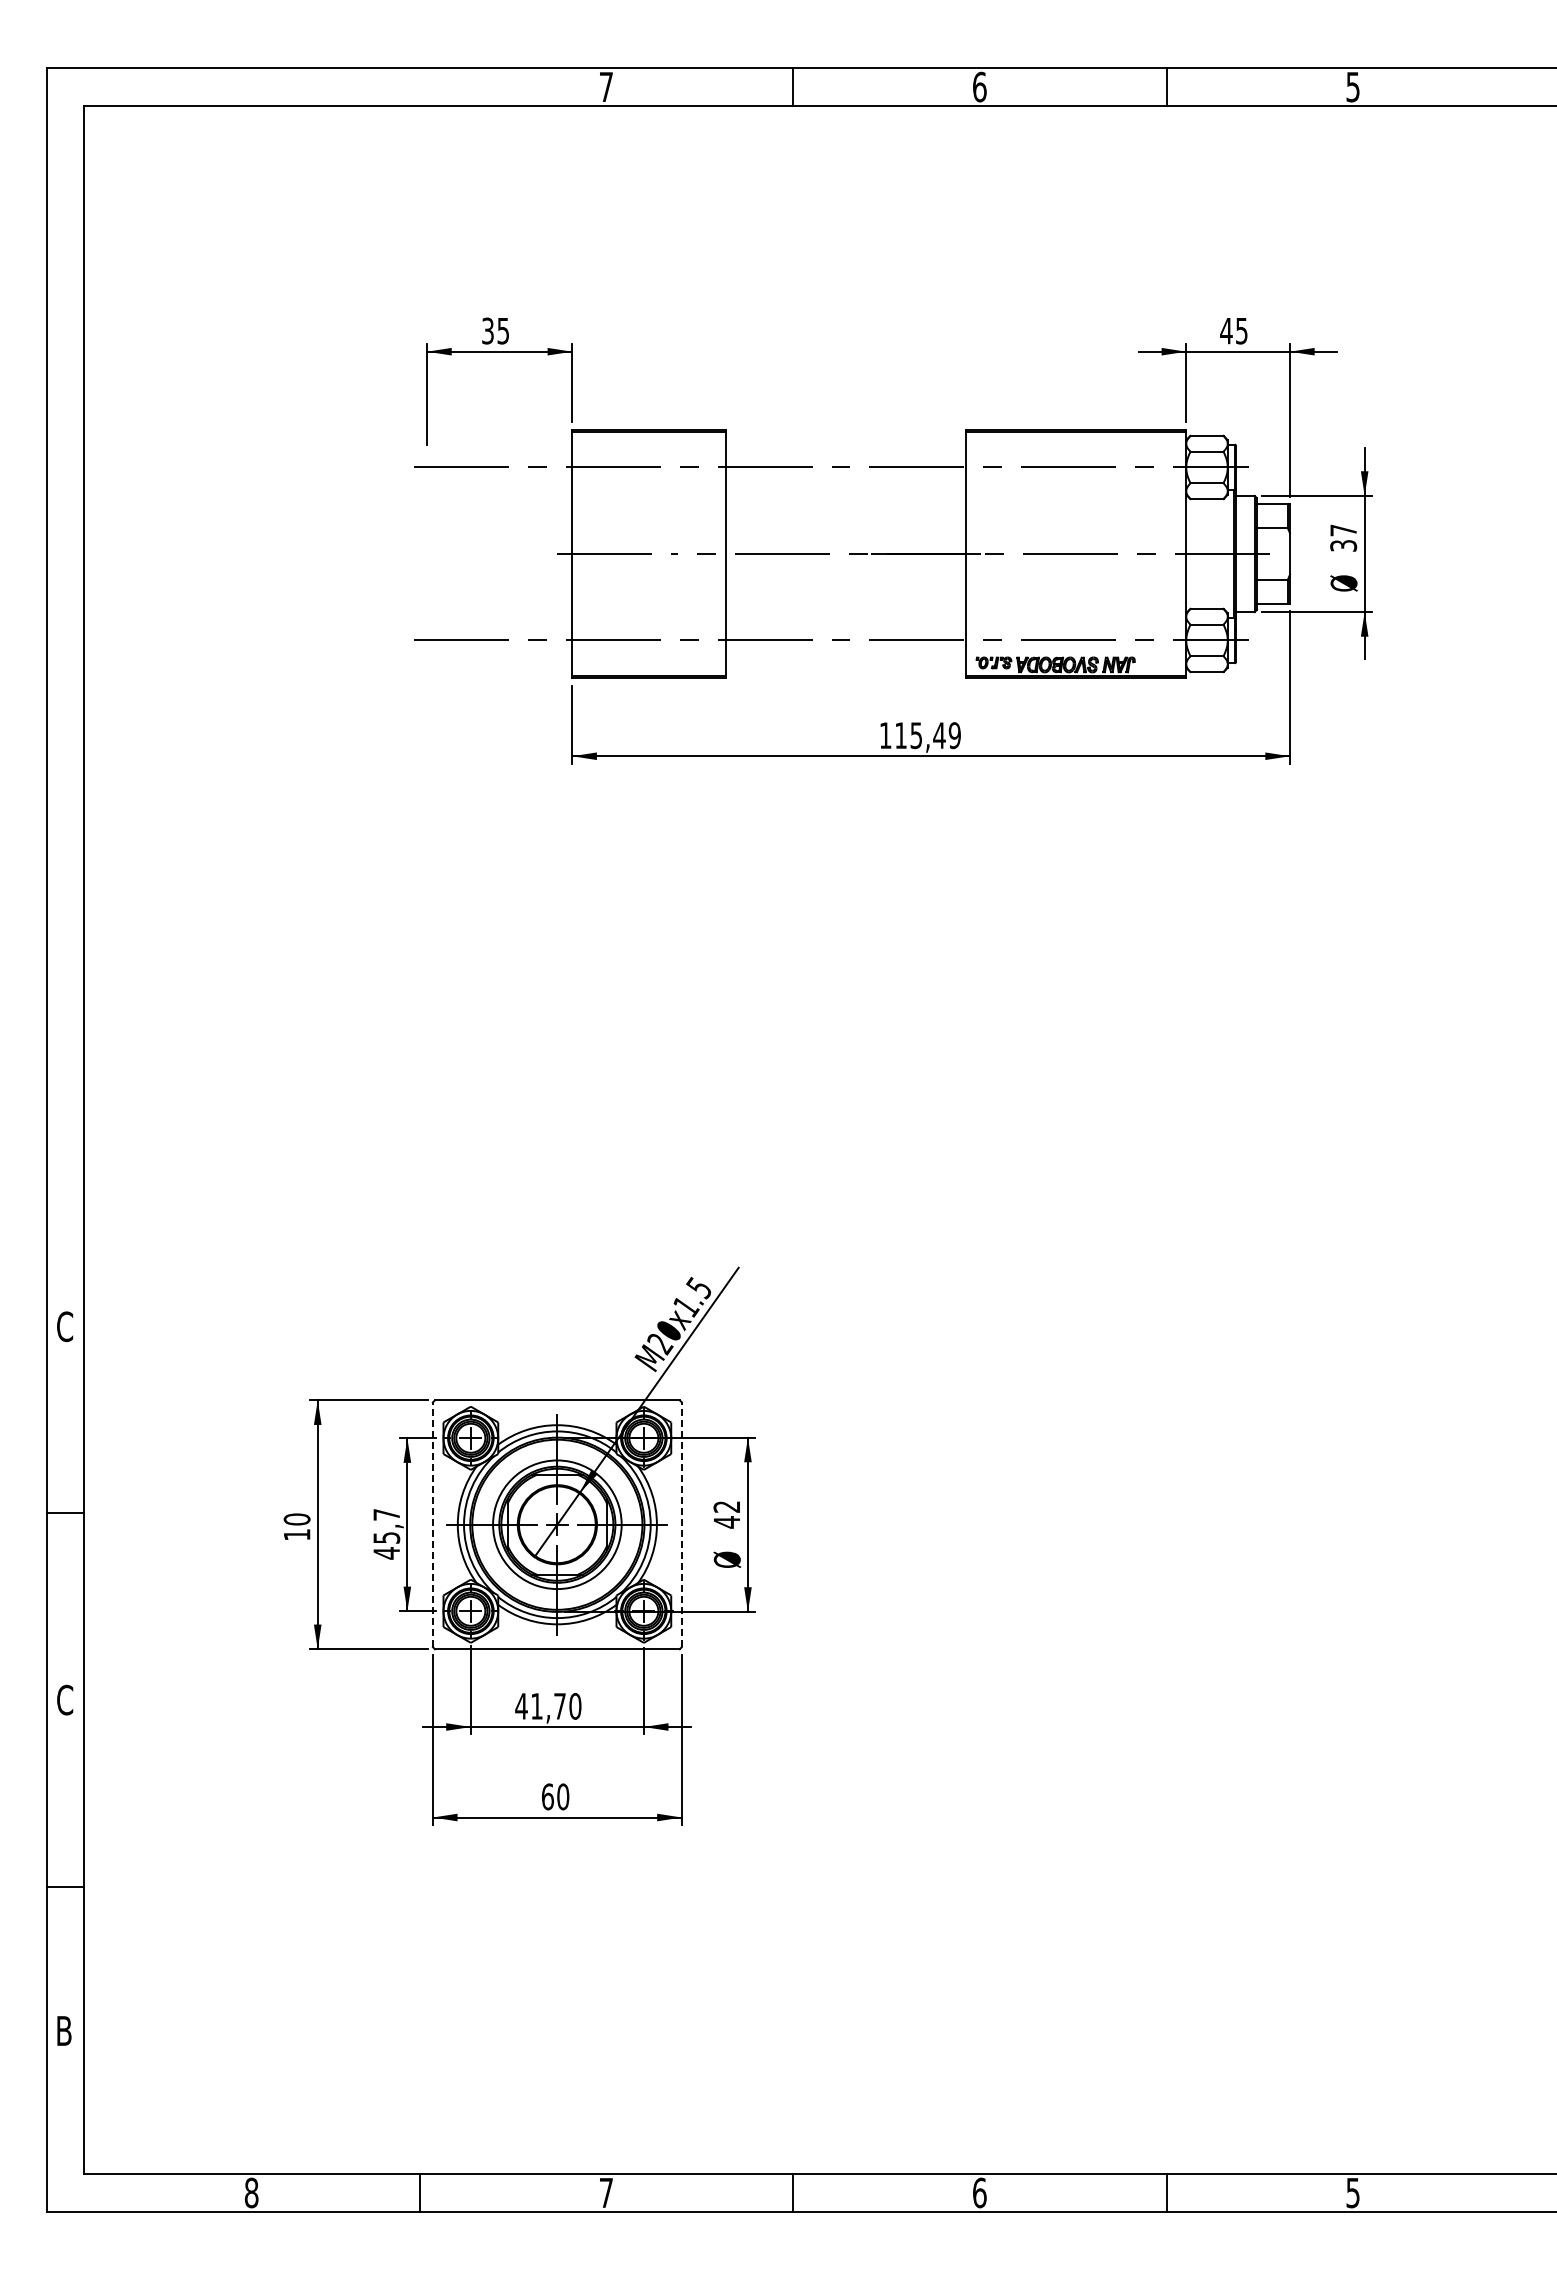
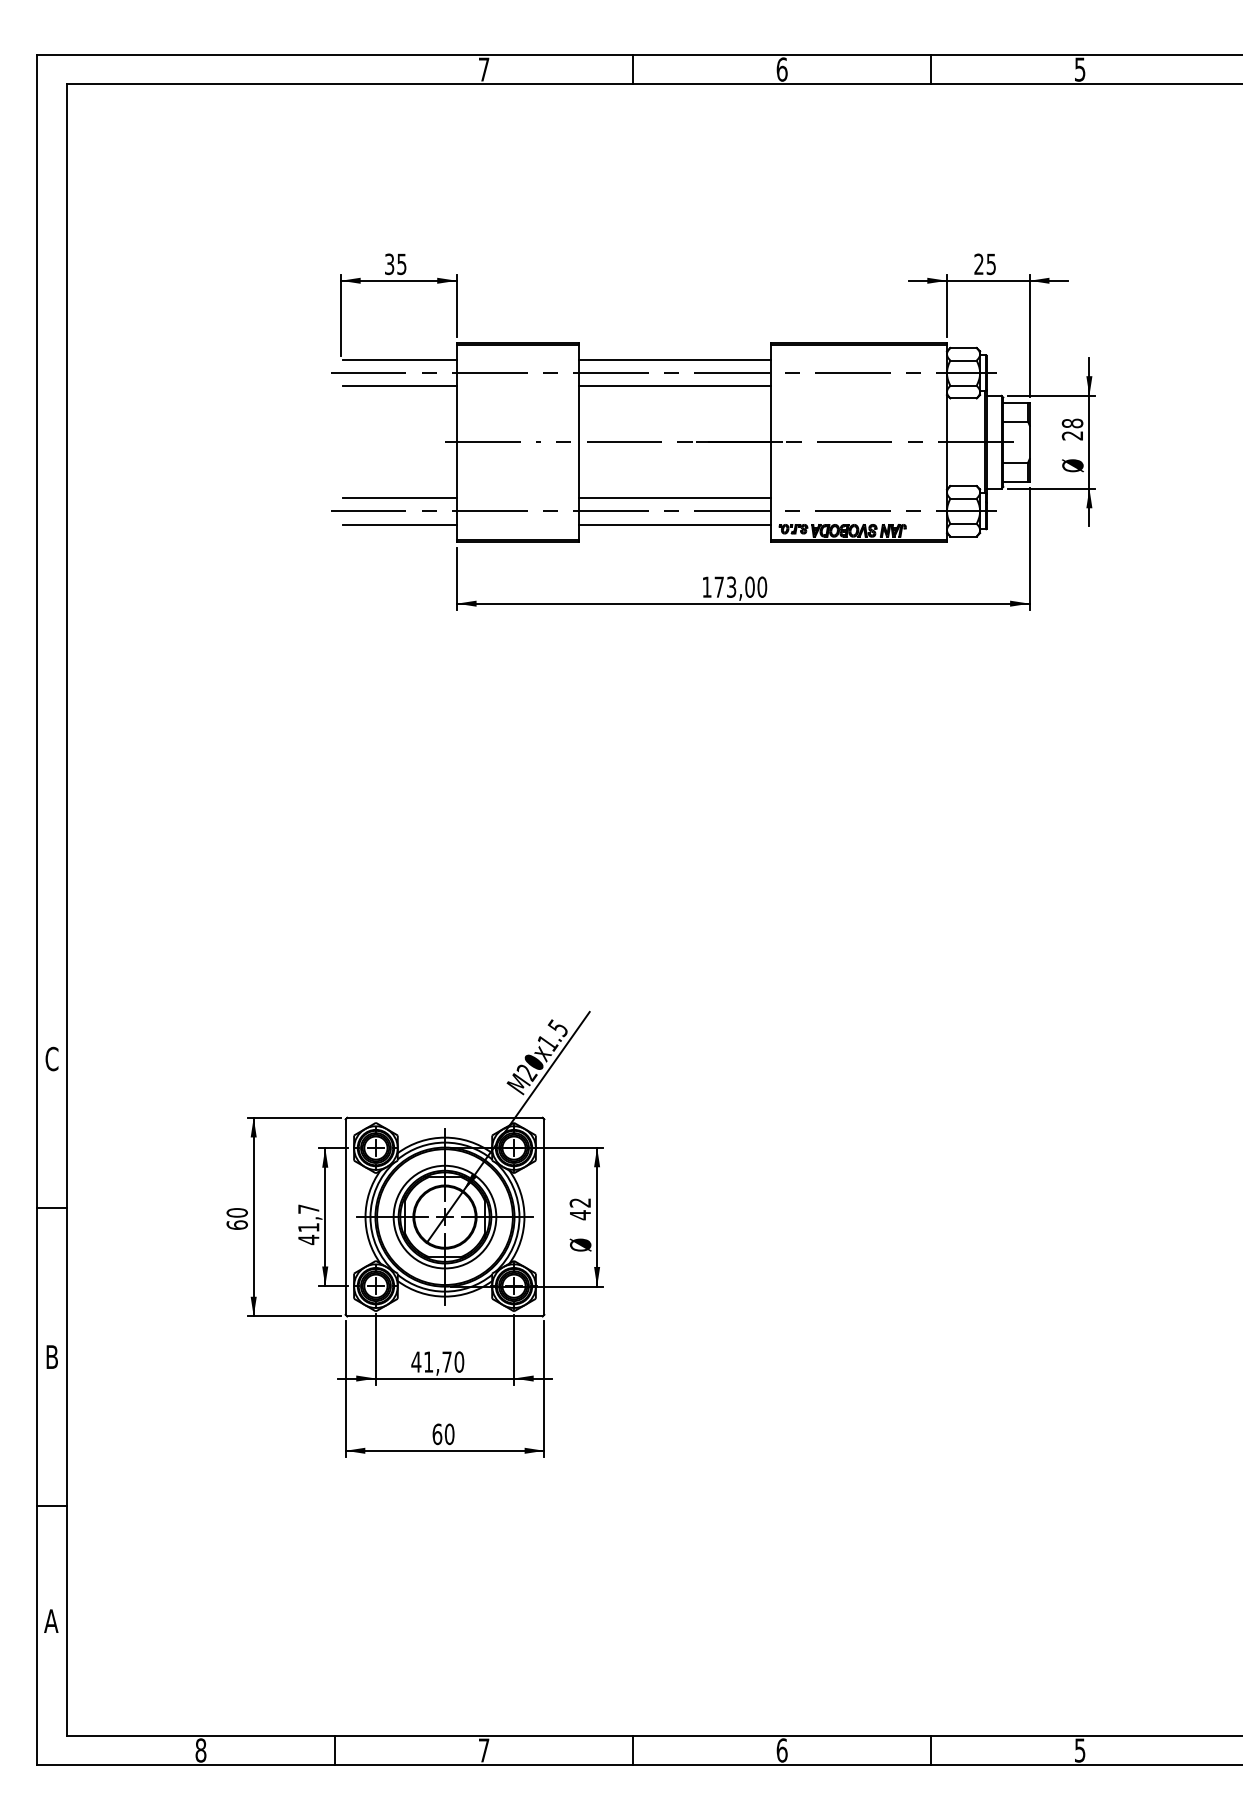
text: (1226, 330) -> (979, 263), 45 -> 25
line: (500, 450) -> (399, 359), added
line: (845, 450) -> (674, 359), added
line: (500, 484) -> (399, 386), added
line: (845, 484) -> (674, 386), added
text: (1343, 537) -> (1072, 429), 37 -> 28
line: (500, 623) -> (399, 497), added
line: (845, 623) -> (674, 497), added
line: (500, 657) -> (399, 524), added
line: (845, 657) -> (674, 524), added
text: (927, 735) -> (740, 587), 115,49 -> 173,00
line: (432, 1524) -> (345, 1216), dashed -> solid
line: (681, 1524) -> (544, 1216), dashed -> solid
text: (296, 1534) -> (236, 1224), 10 -> 60
text: (386, 1537) -> (308, 1227), 45,7 -> 41,7
text: (65, 1699) -> (52, 1356), C -> B
text: (64, 2030) -> (51, 1620), B -> A

